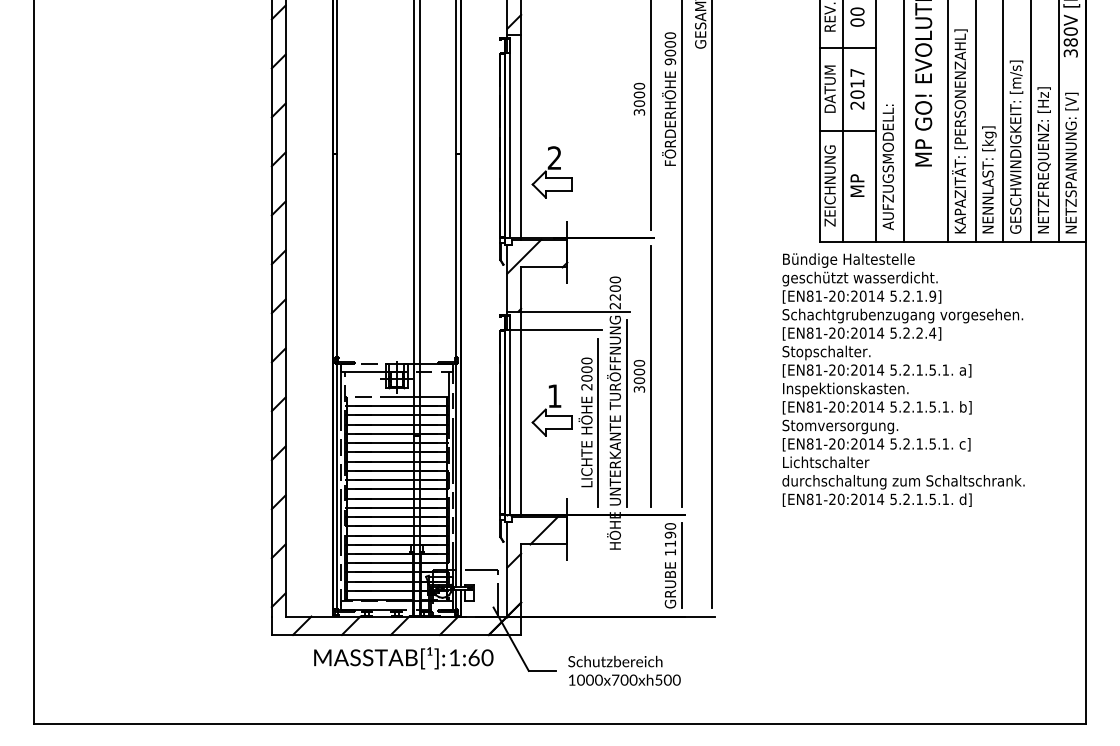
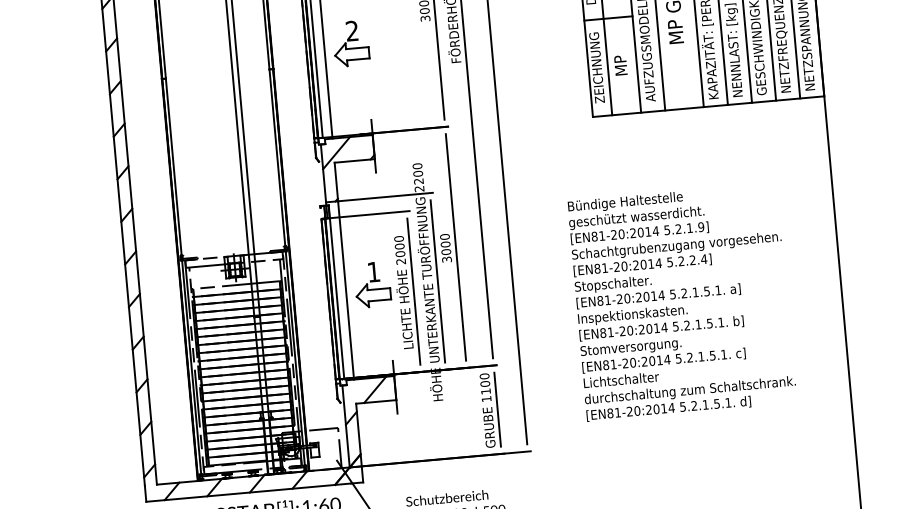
part: (551, 172) -> (350, 43), moved
text: (903, 379) -> (682, 301), moved
text: (670, 535) -> (485, 384), 1190 -> 1100

